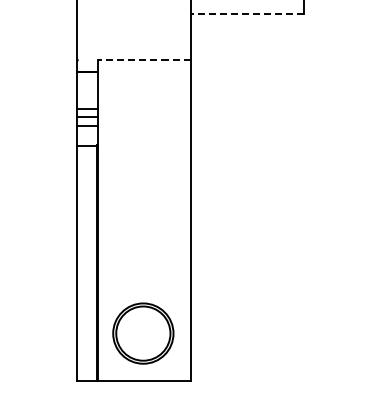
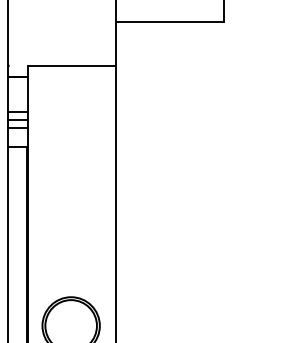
line: (247, 14) -> (170, 22), dashed -> solid
line: (143, 60) -> (71, 66), dashed -> solid

